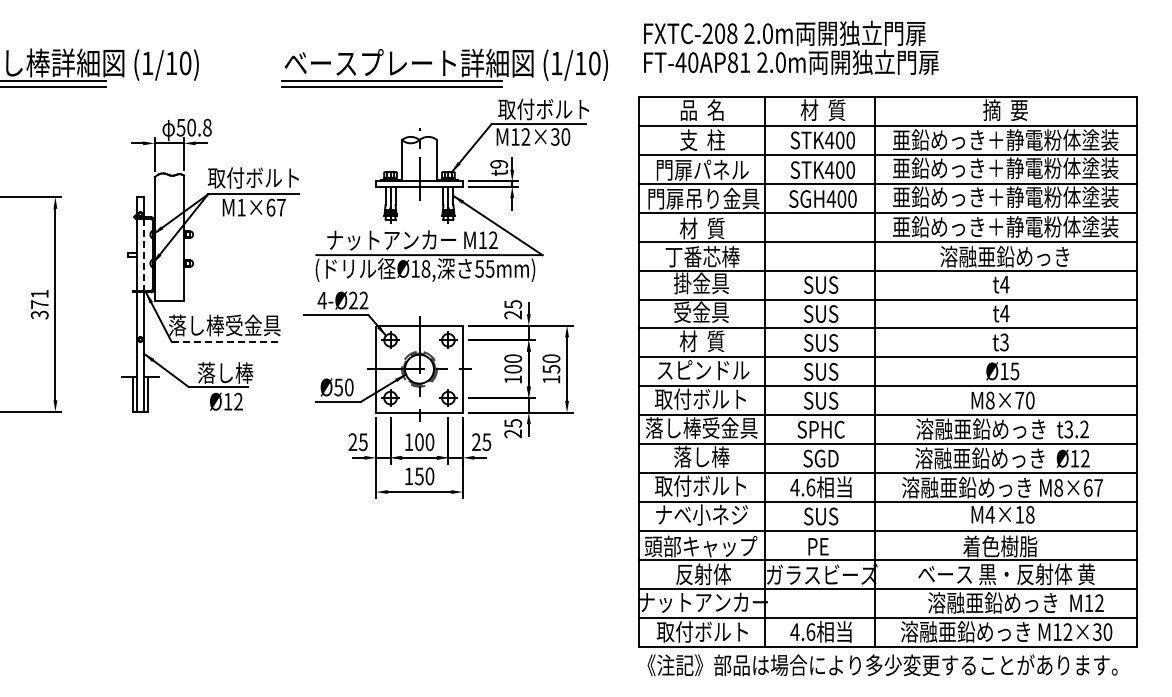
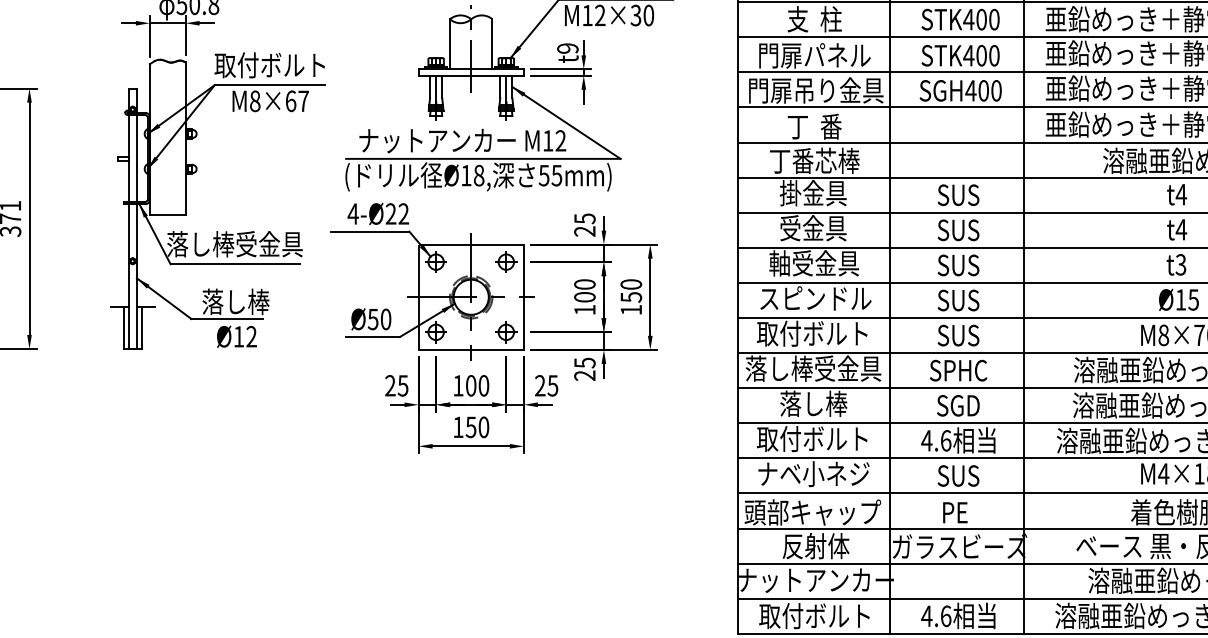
text: (241, 207) -> (255, 101), M1×67 -> M8×67
text: (702, 228) -> (814, 126), 材  質 -> 丁  番
line: (143, 254) -> (136, 158), dashed -> solid
line: (225, 341) -> (235, 263), dashed -> solid
text: (702, 341) -> (814, 263), 材  質 -> 軸受金具

